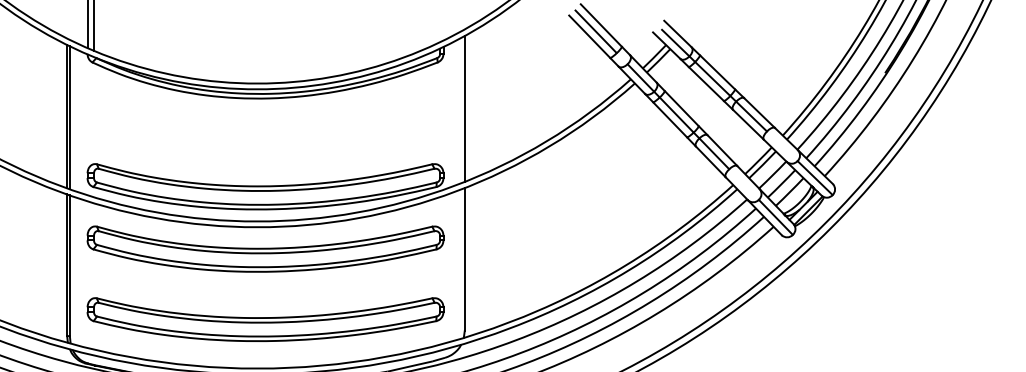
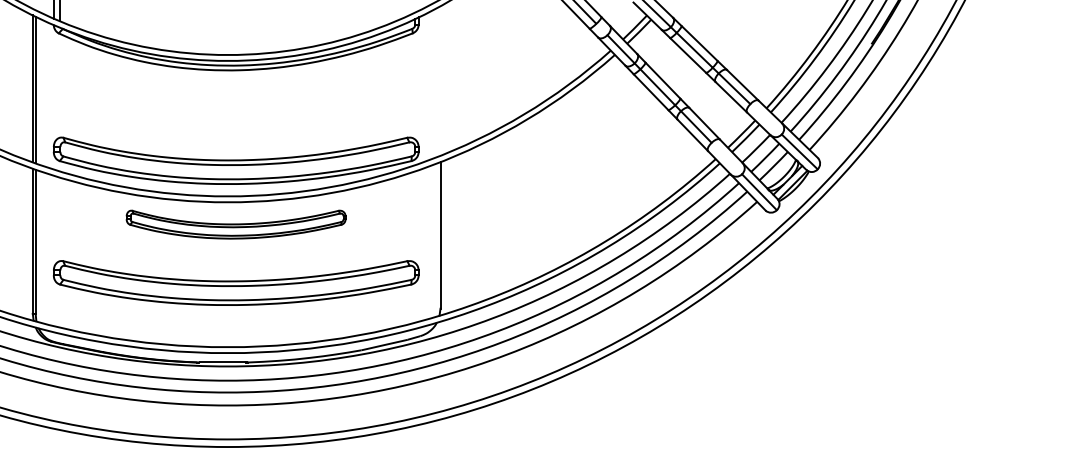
line: (464, 108) -> (440, 80), removed
part: (264, 248) -> (235, 224), size x0.6
part: (265, 319) -> (236, 282), moved

